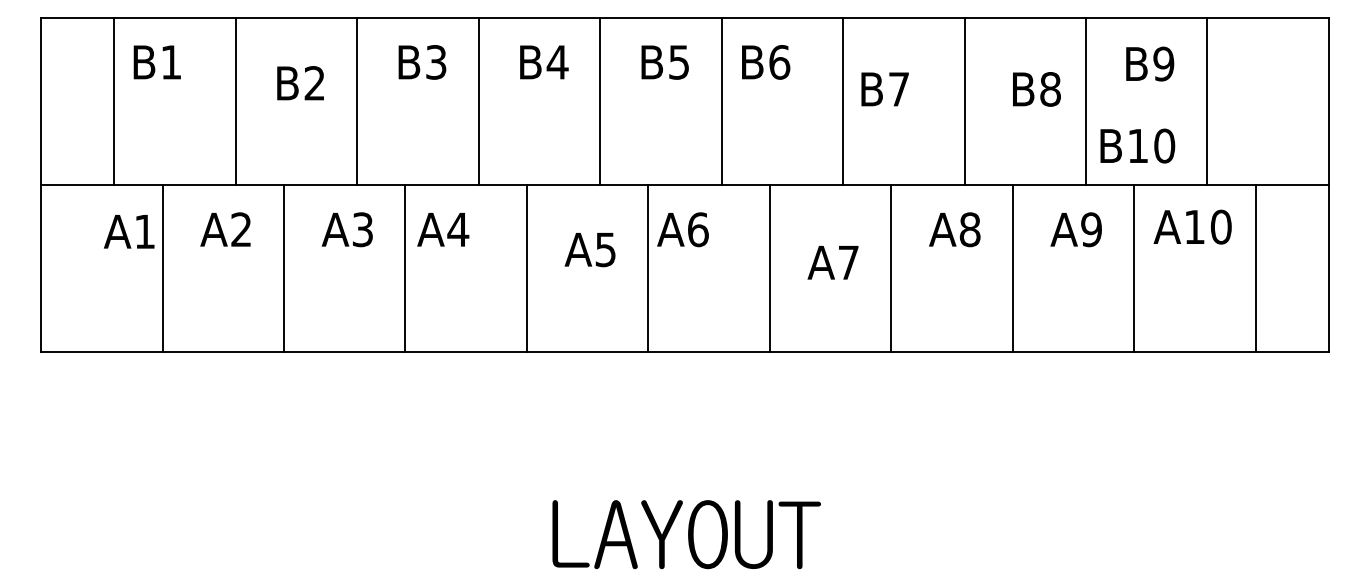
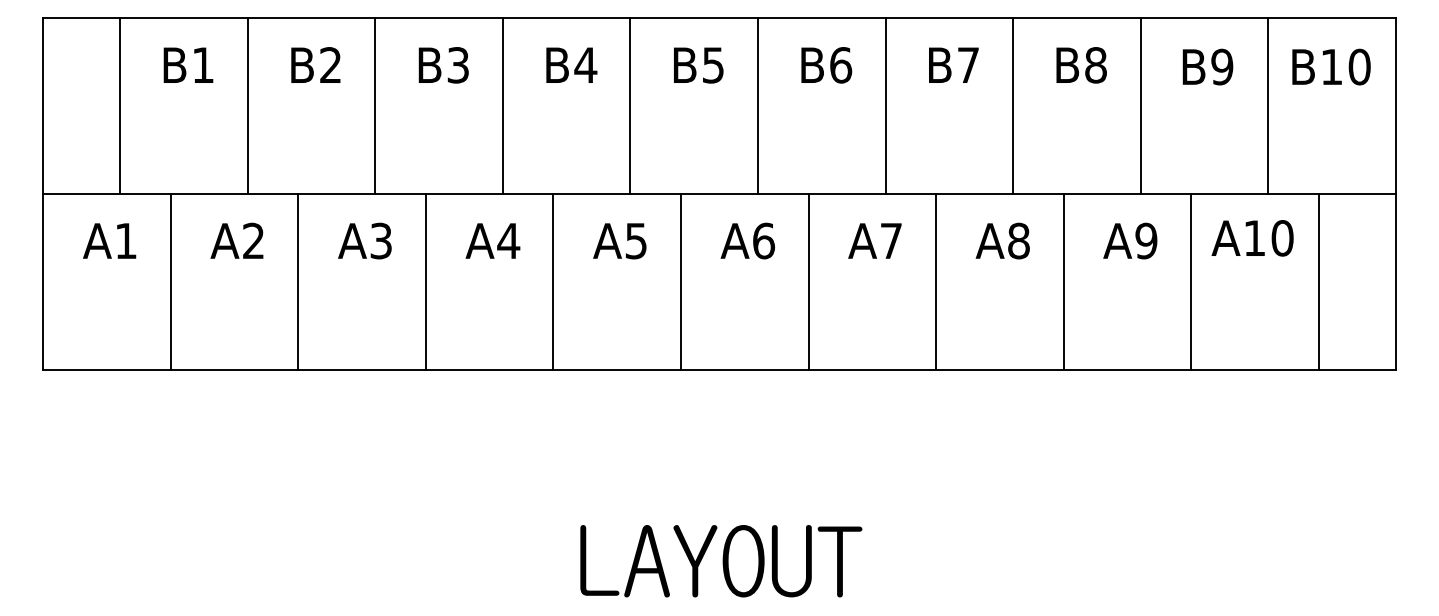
text: (156, 62) -> (187, 65), moved
text: (766, 62) -> (827, 65), moved
text: (300, 83) -> (315, 65), moved
text: (884, 89) -> (953, 65), moved
text: (1036, 89) -> (1081, 65), moved
text: (1137, 145) -> (1331, 66), moved
text: (443, 229) -> (493, 240), moved
text: (682, 229) -> (747, 240), moved
text: (129, 231) -> (109, 240), moved
text: (589, 250) -> (619, 241), moved
text: (832, 262) -> (874, 240), moved

